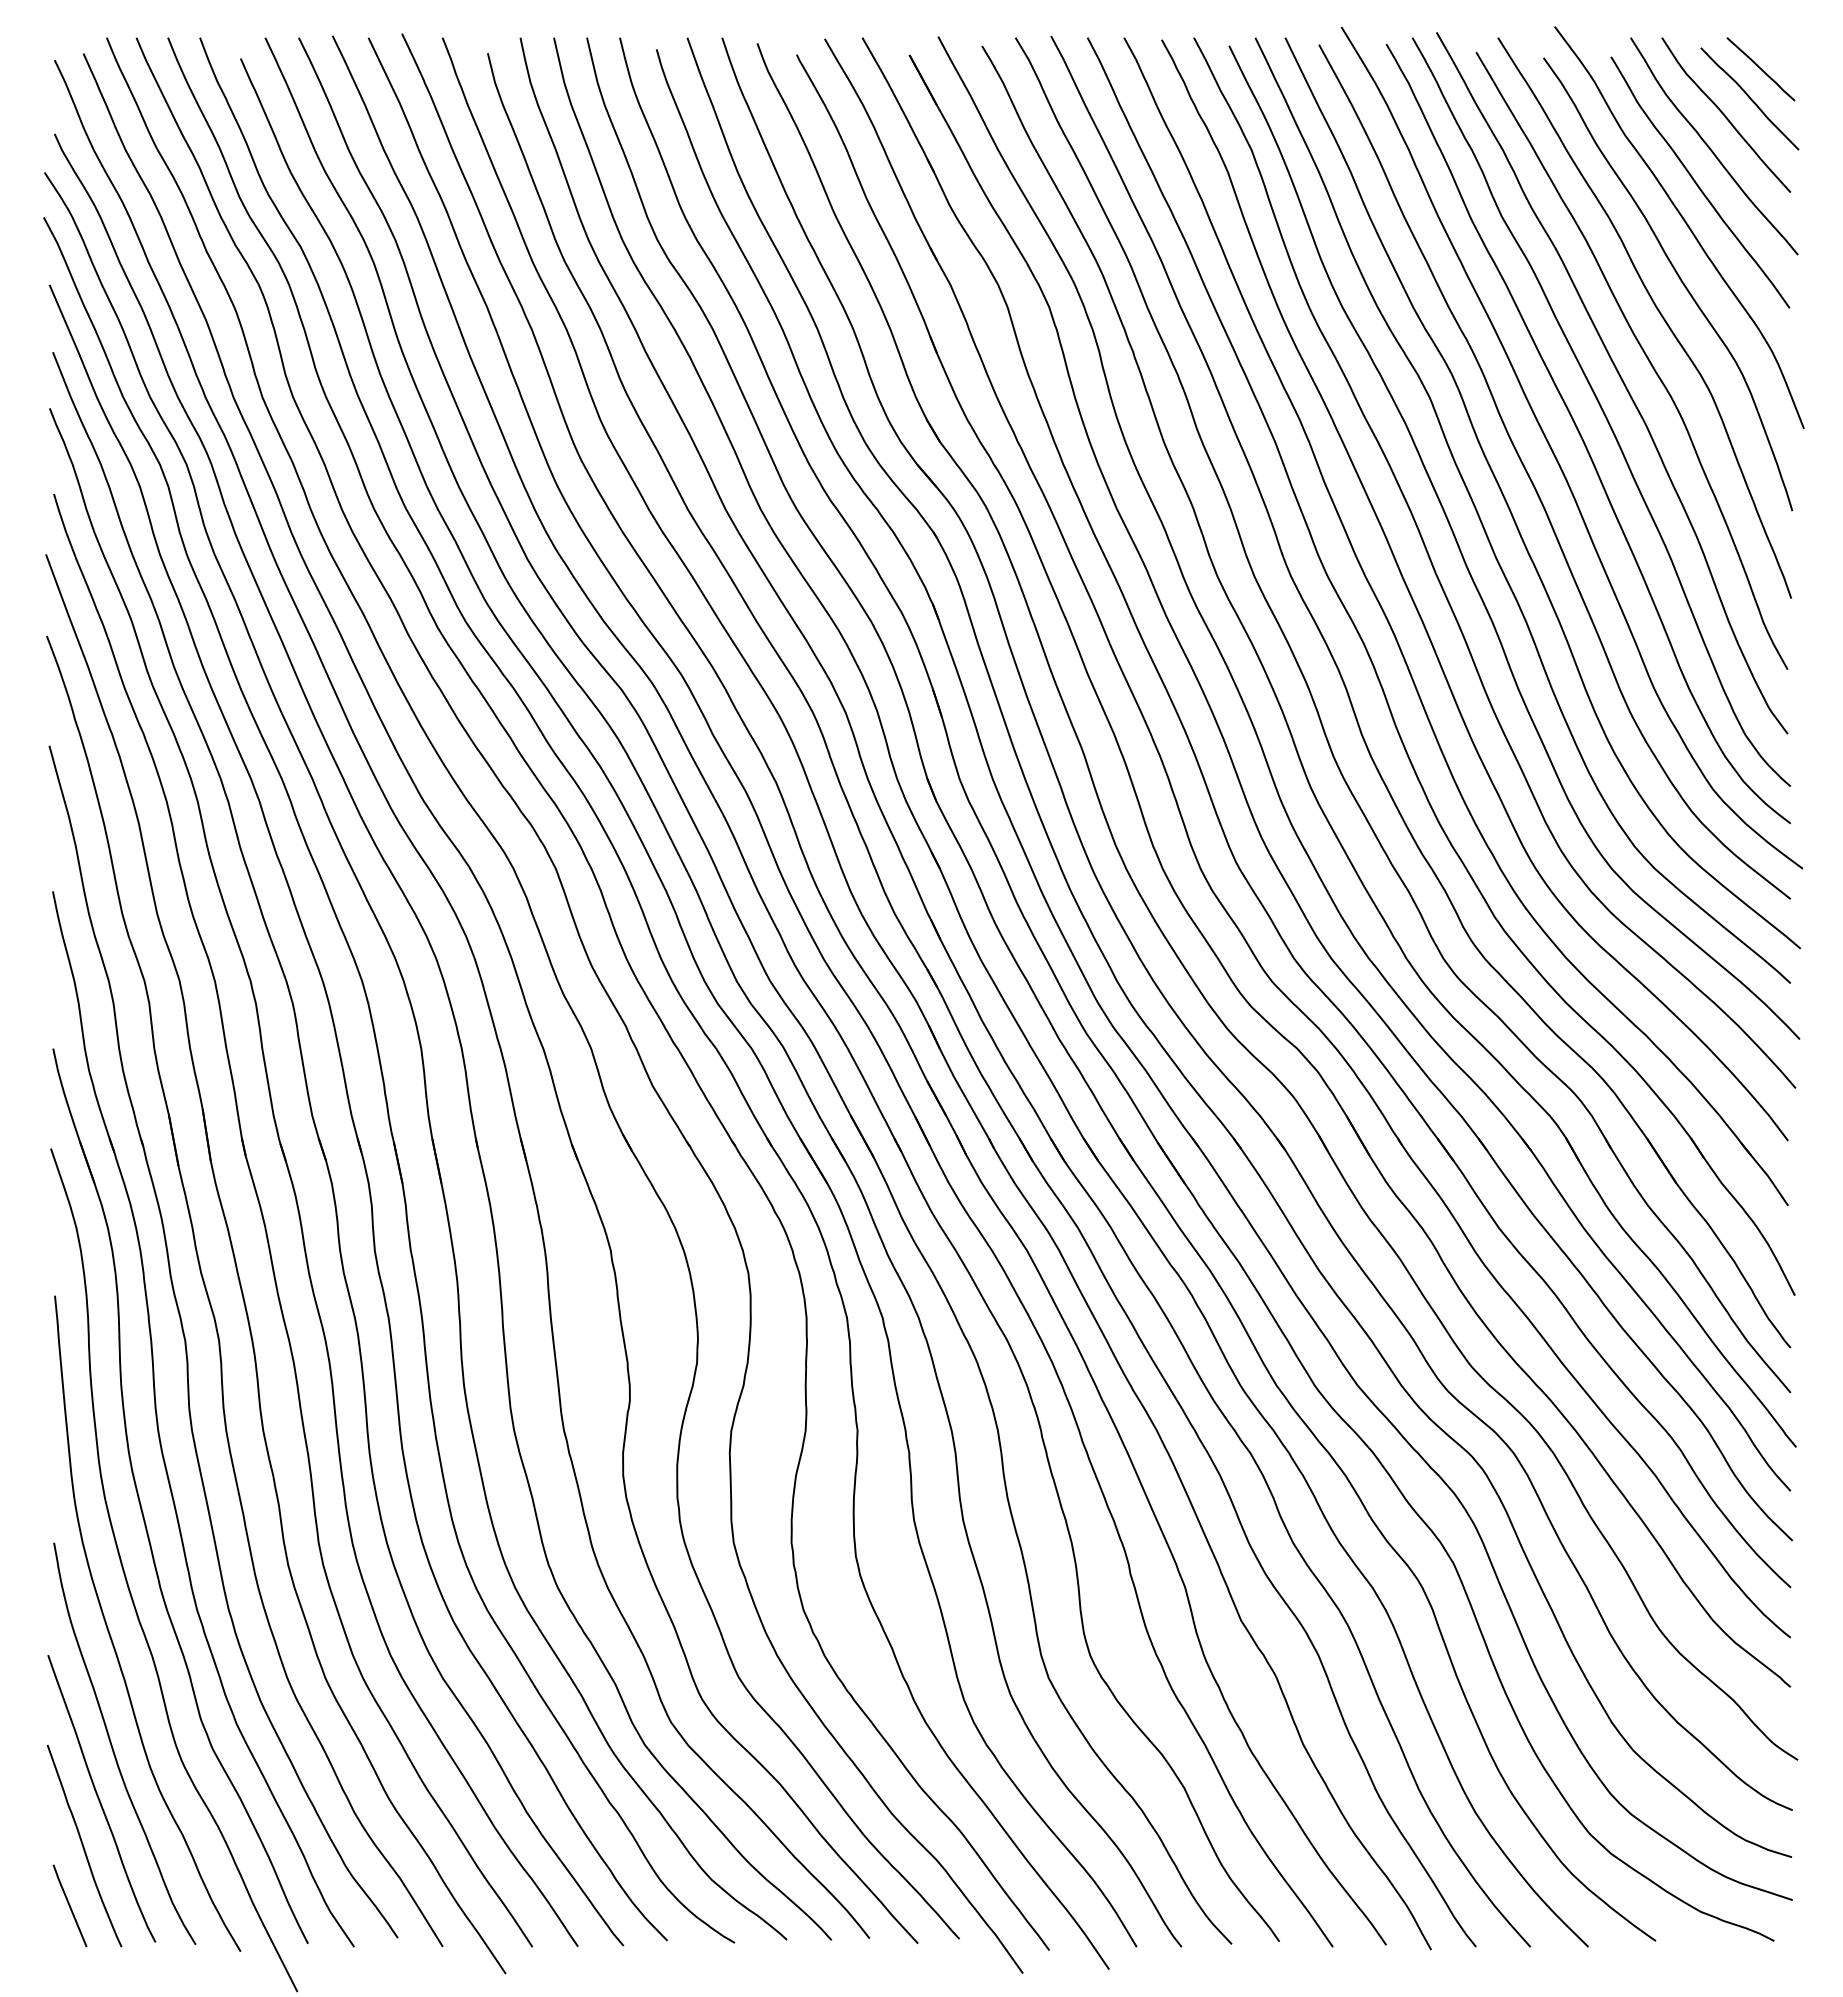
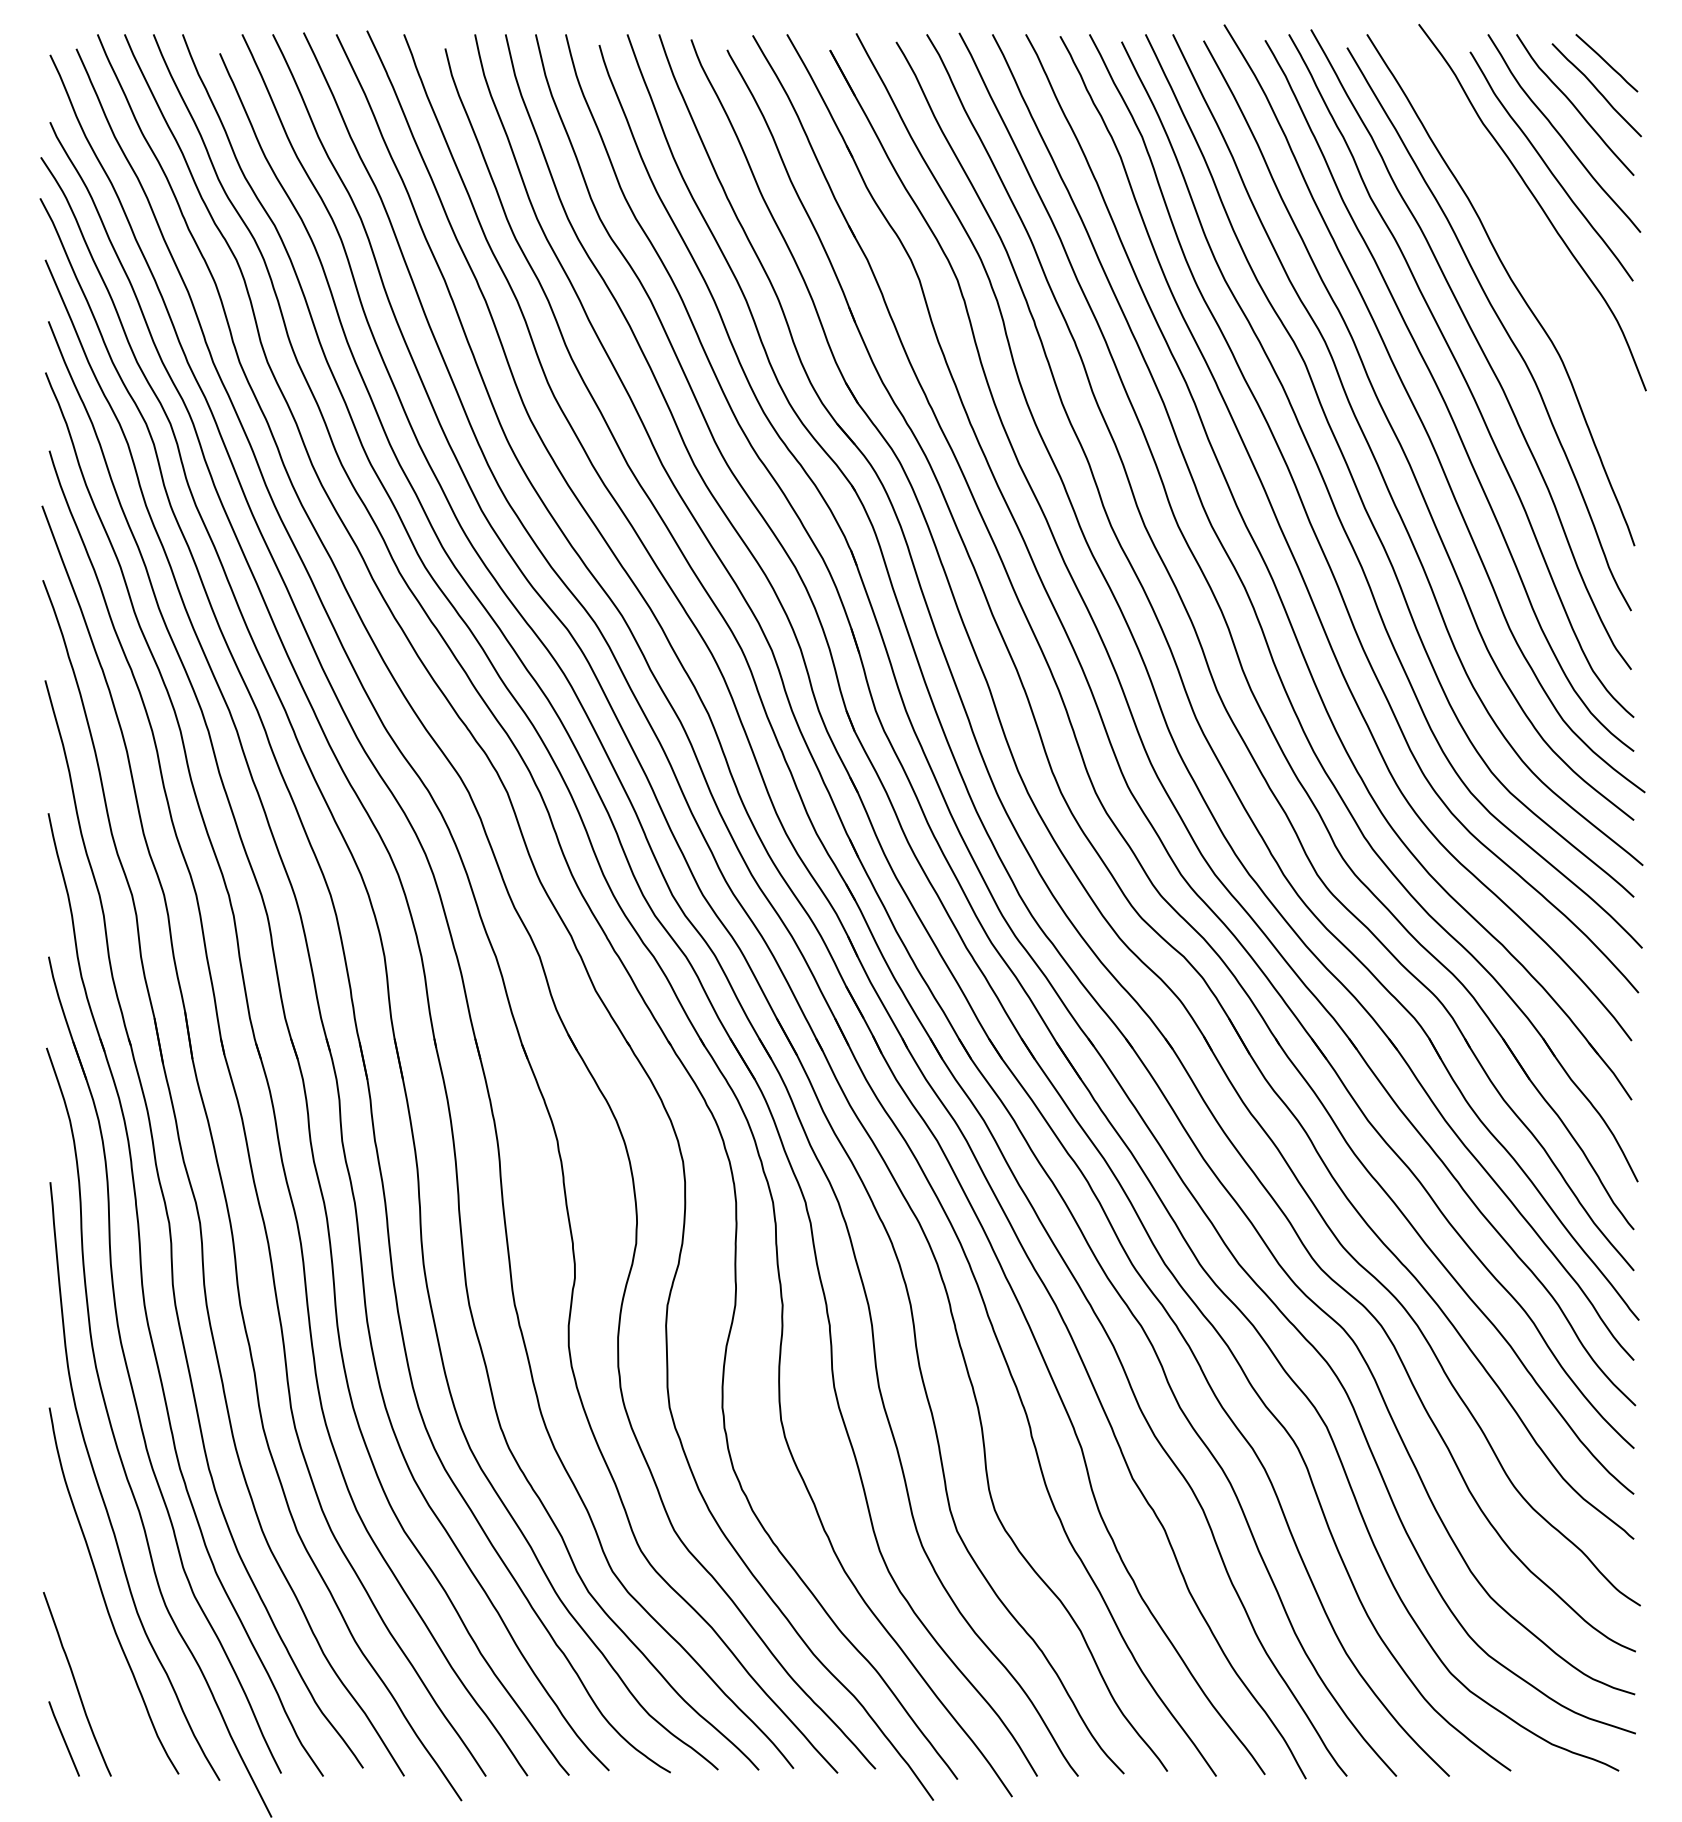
curve: (1677, 276) -> (1530, 252), removed
curve: (99, 1798) -> (91, 1640), removed

